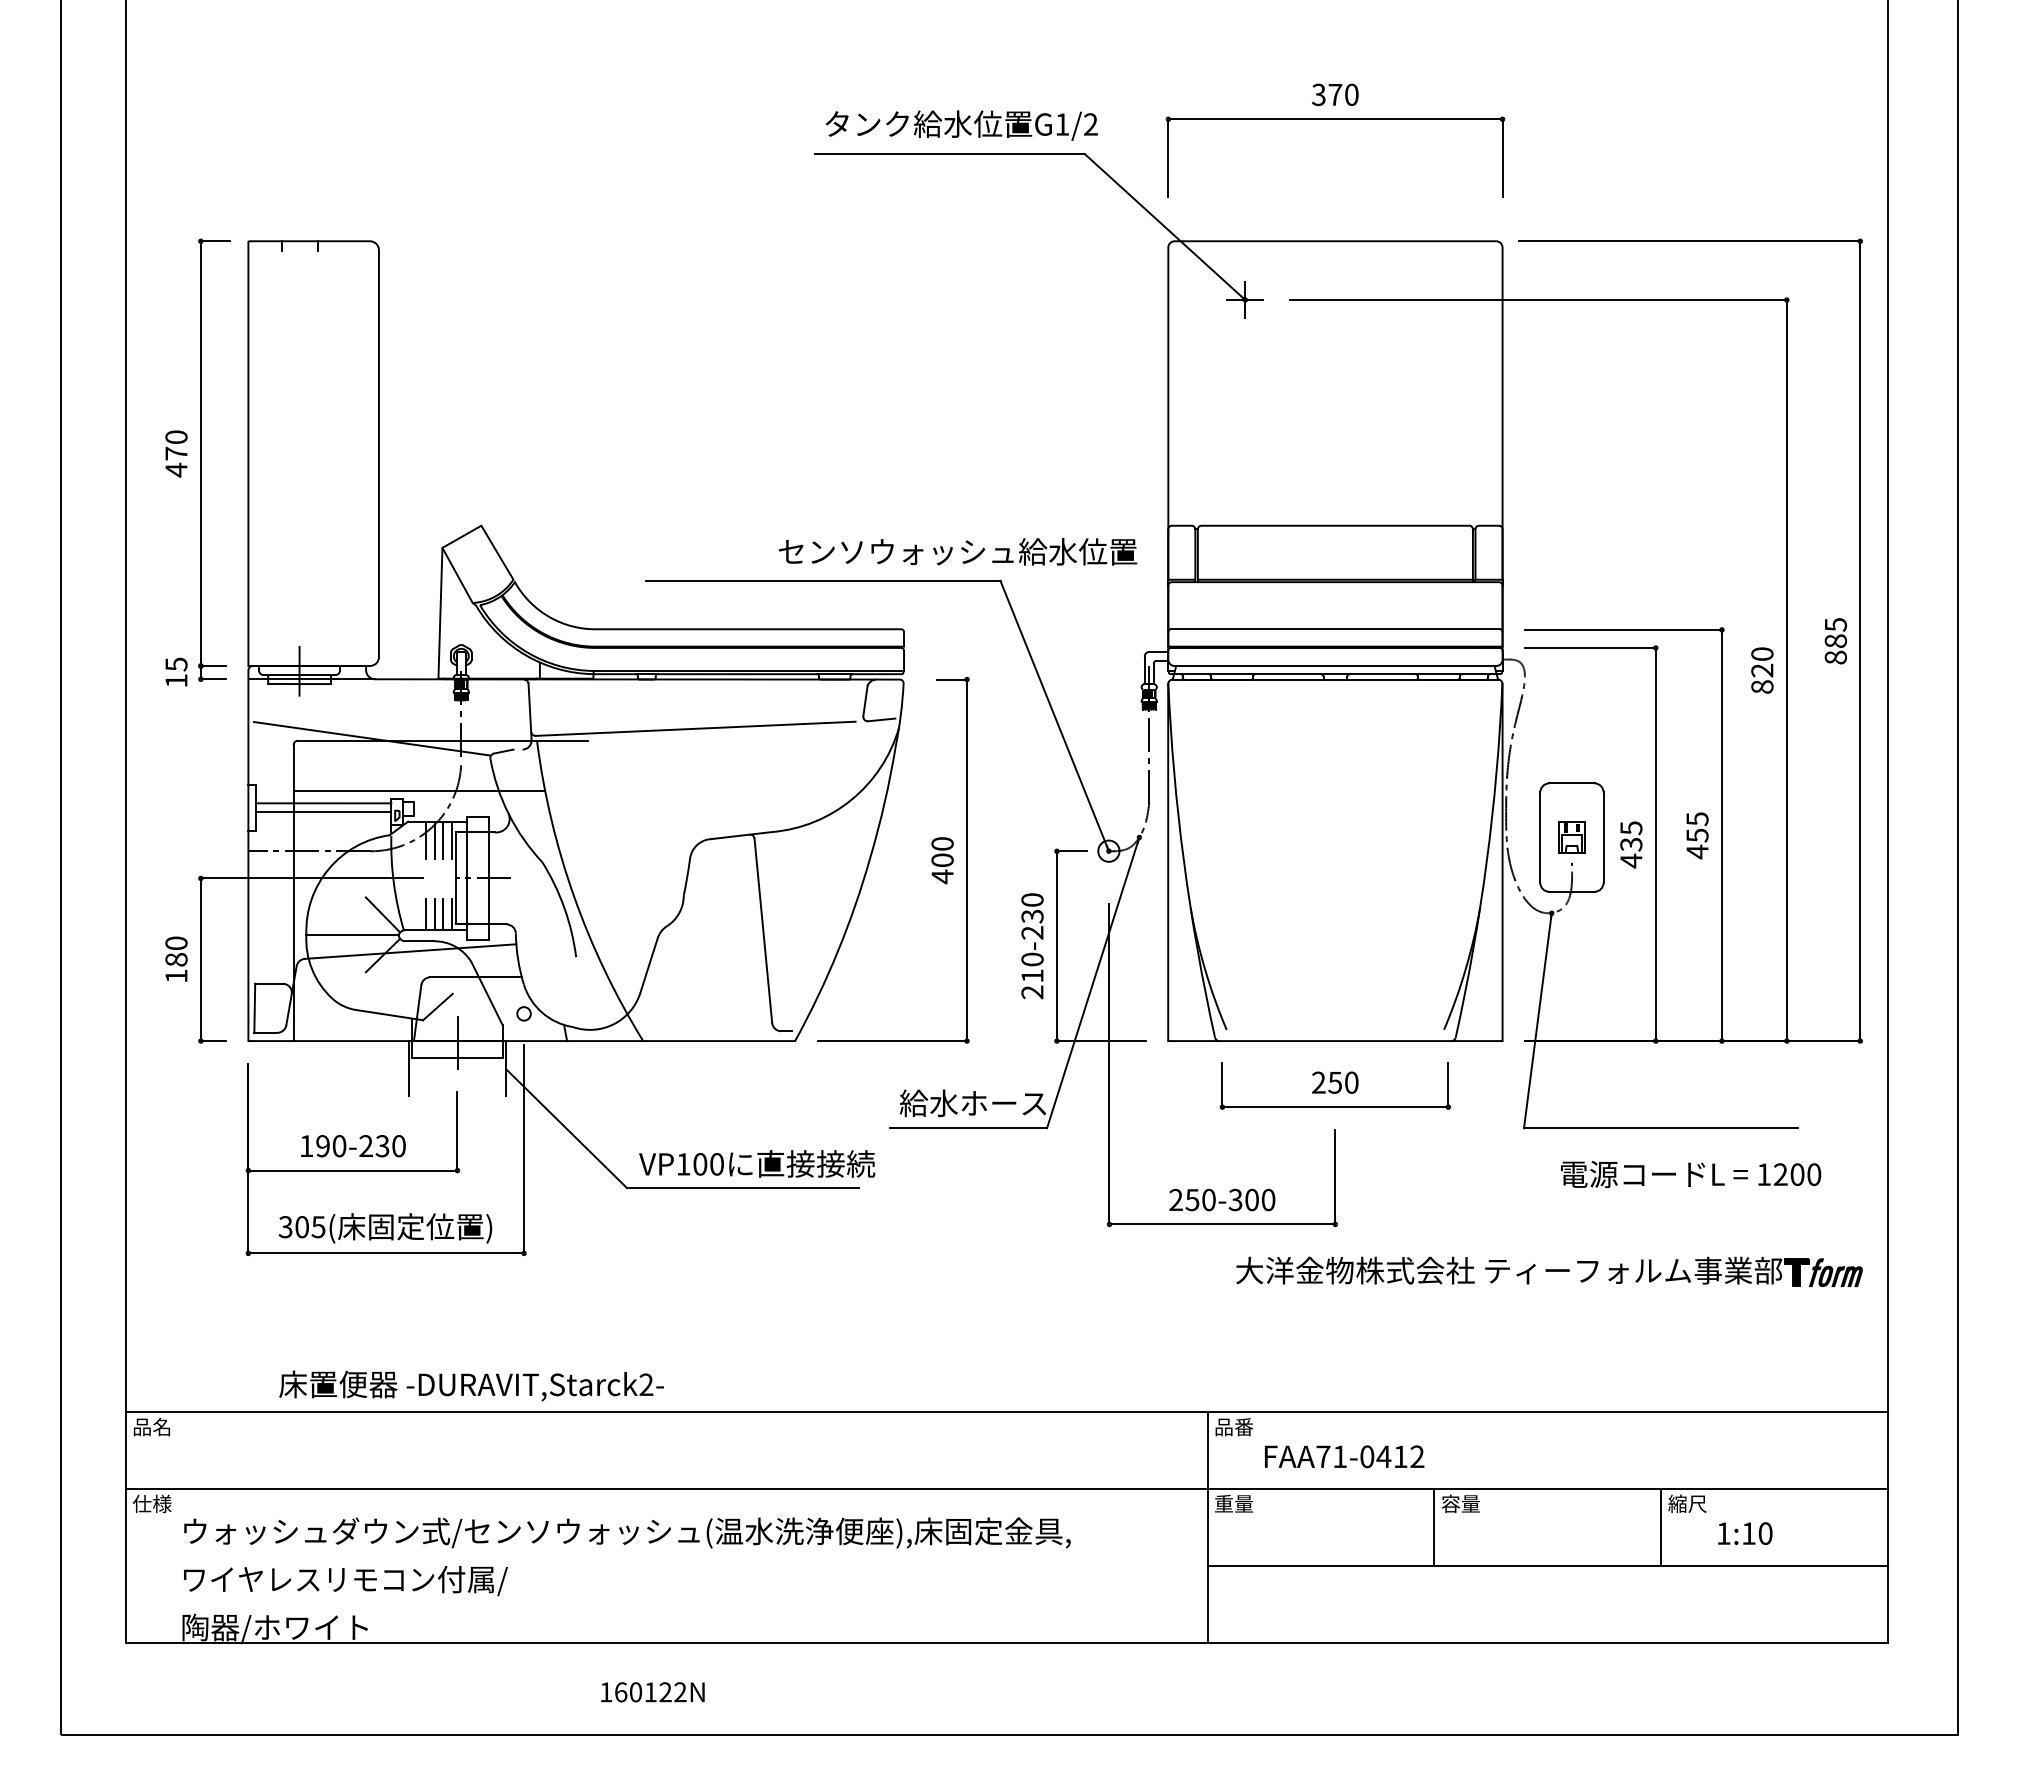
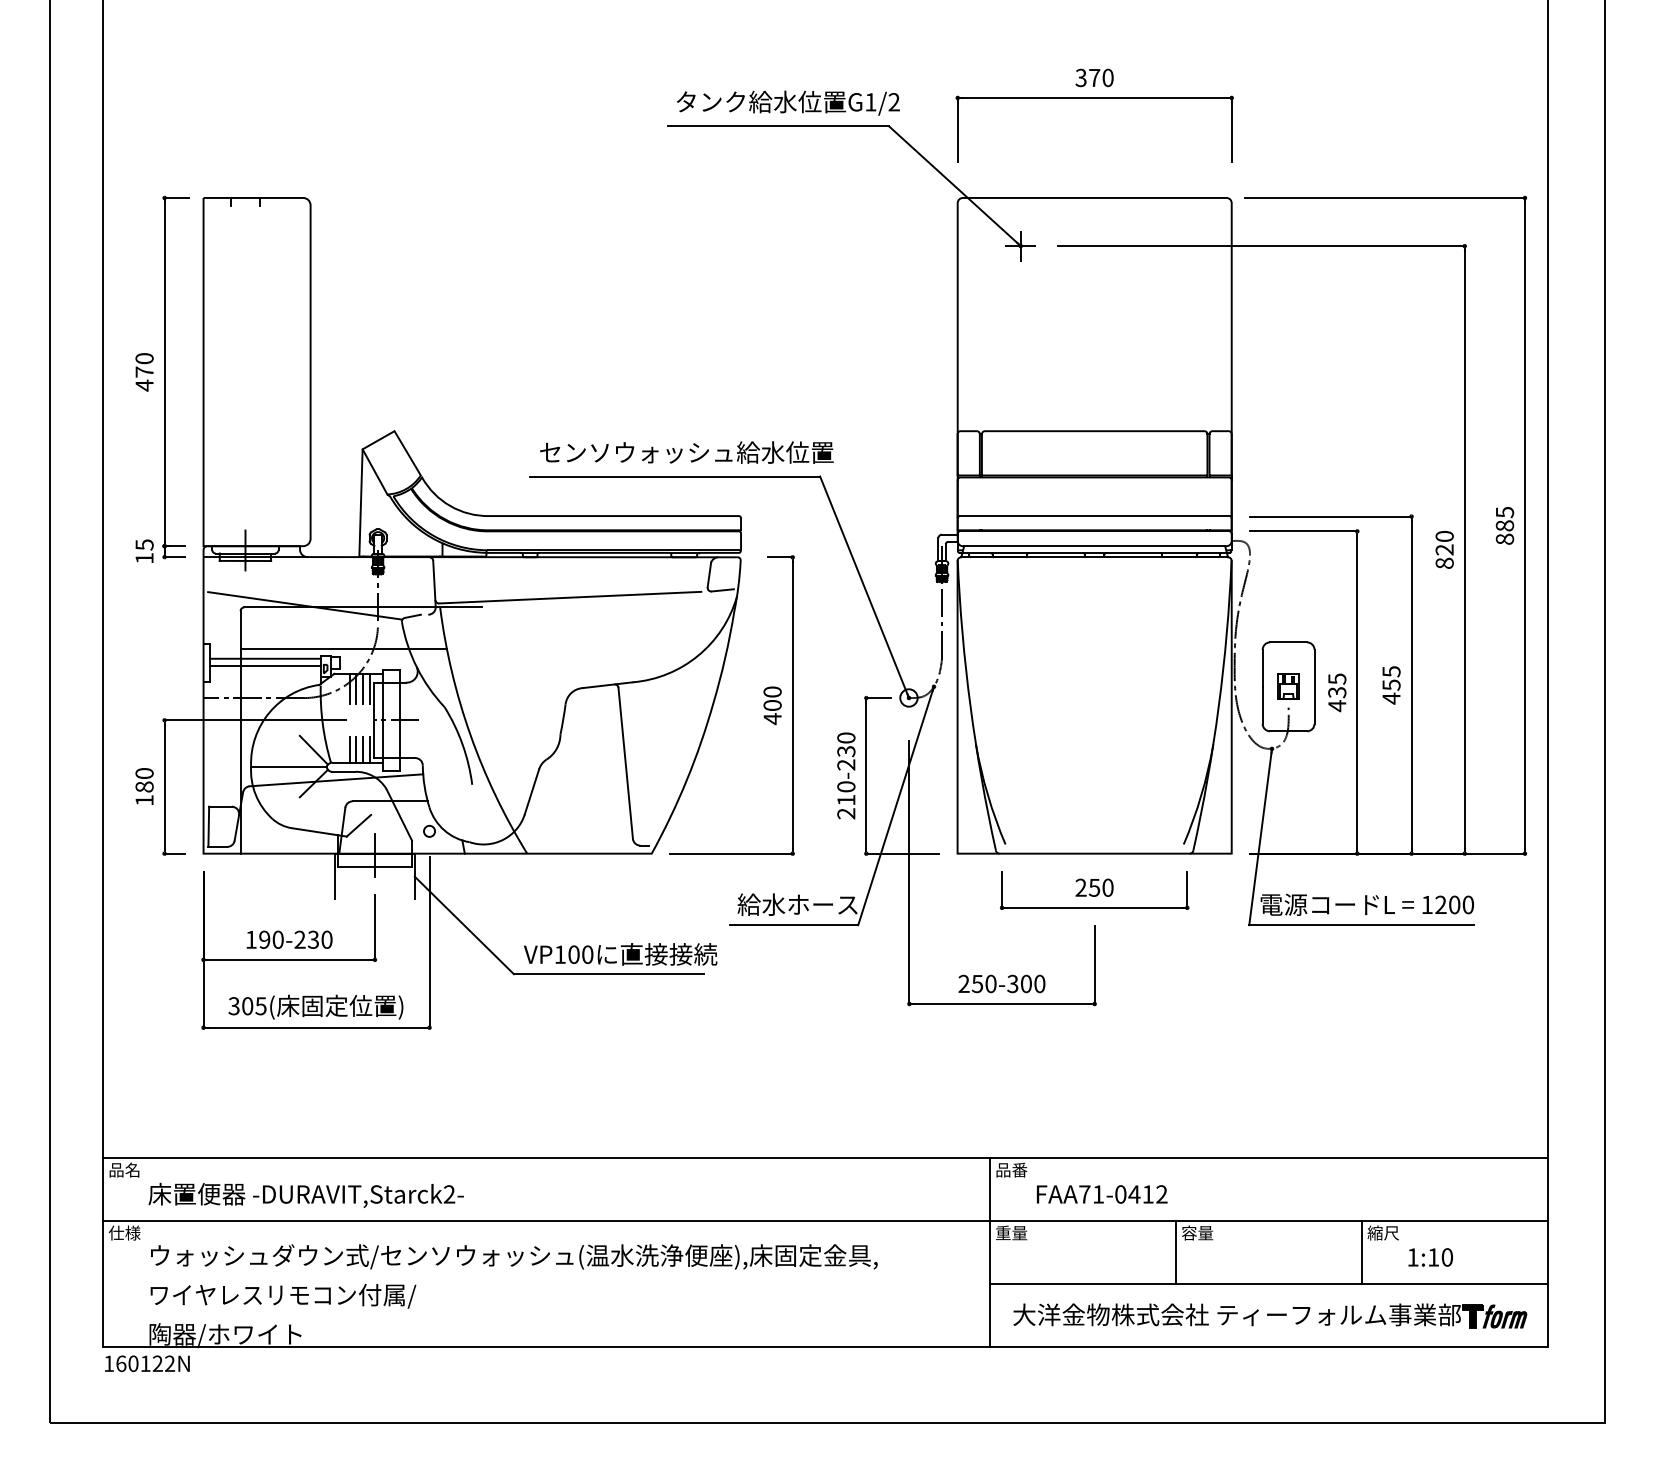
text: (958, 551) -> (687, 452), moved
text: (1691, 1174) -> (1367, 904), moved
part: (1549, 1271) -> (1270, 1315), moved
text: (471, 1385) -> (306, 1195), moved
text: (652, 1692) -> (147, 1363), moved

